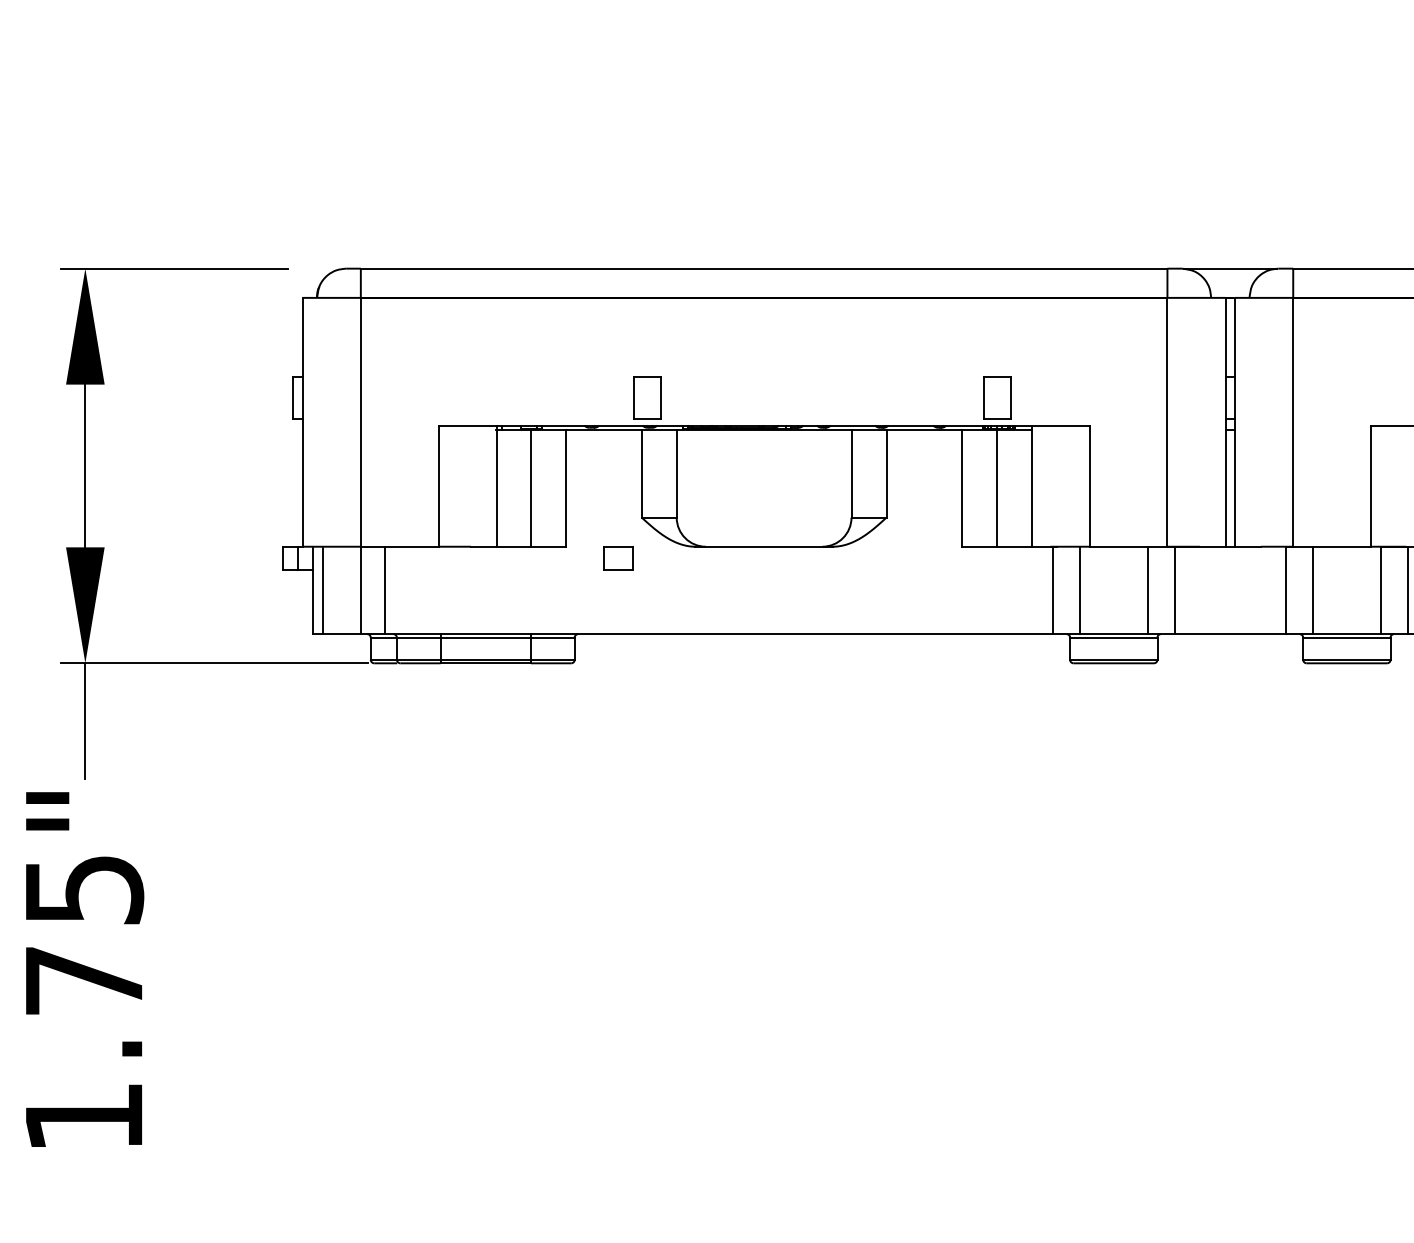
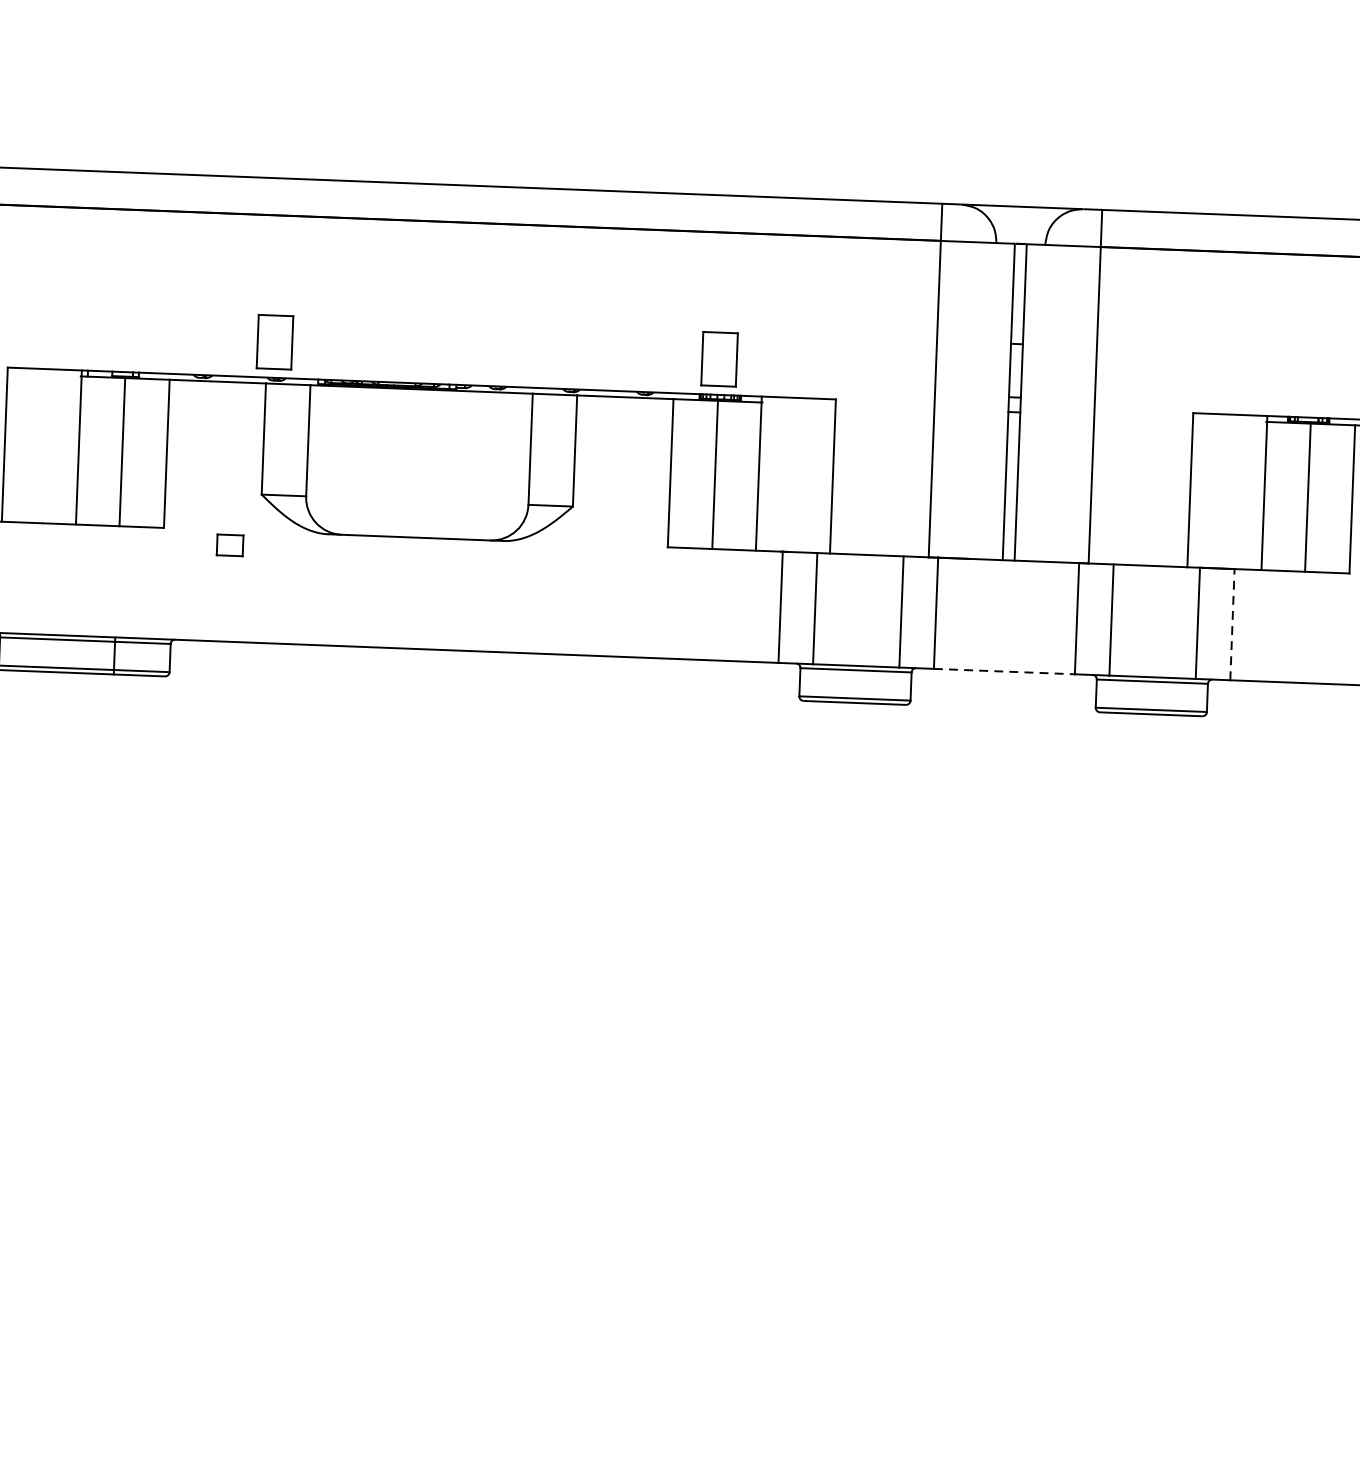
part: (618, 558) -> (230, 545), size x0.7
line: (1408, 590) -> (1233, 624), solid -> dashed
line: (1230, 634) -> (1004, 671), solid -> dashed

